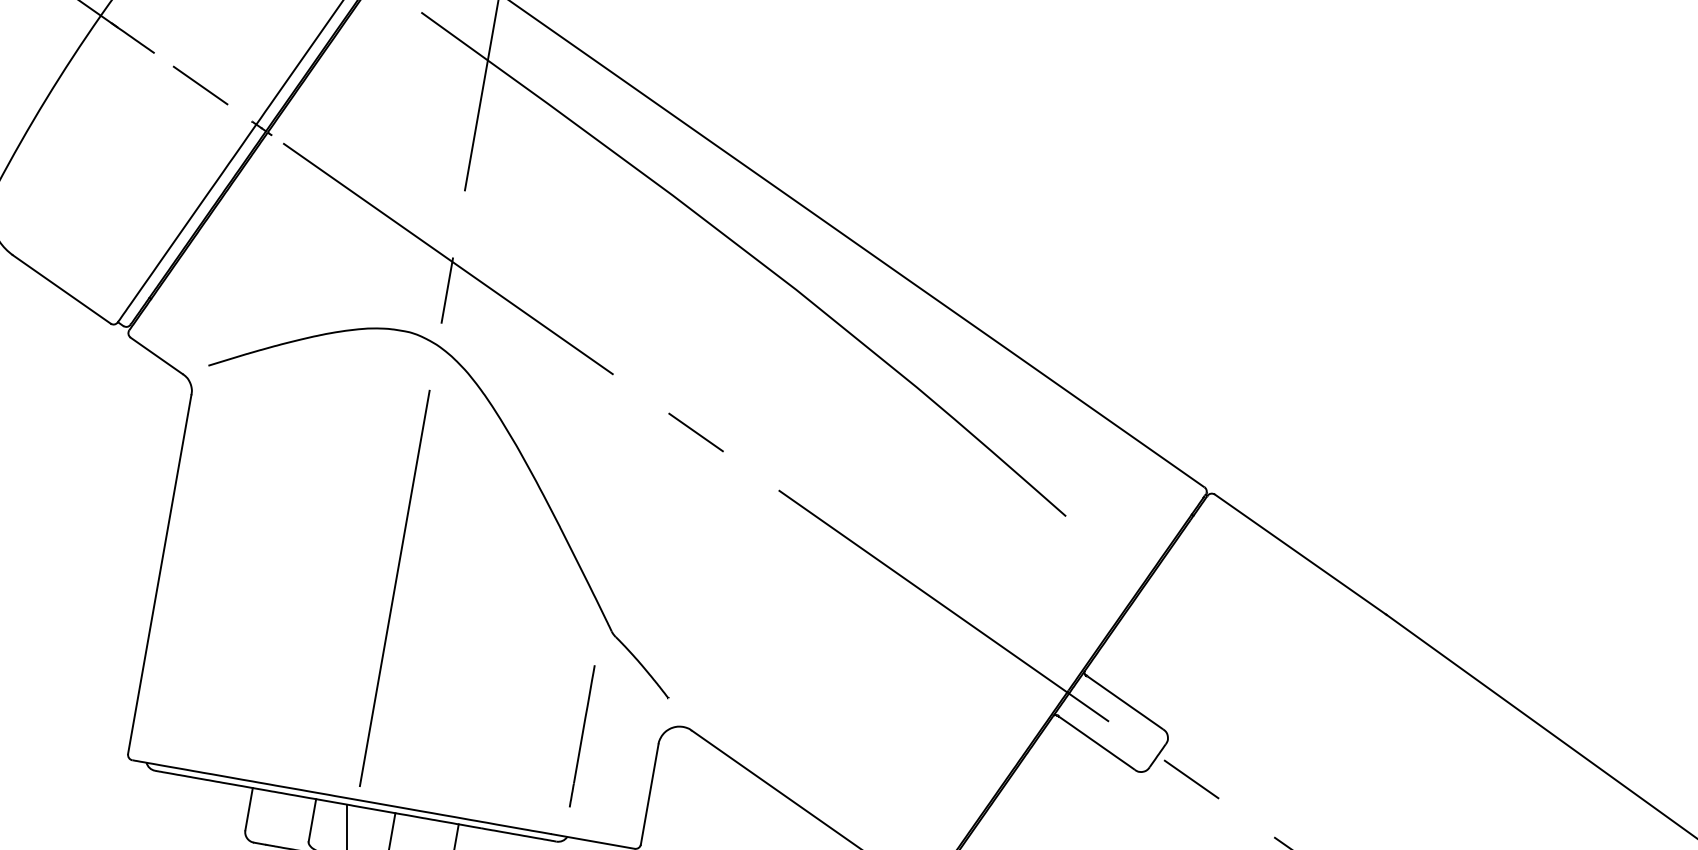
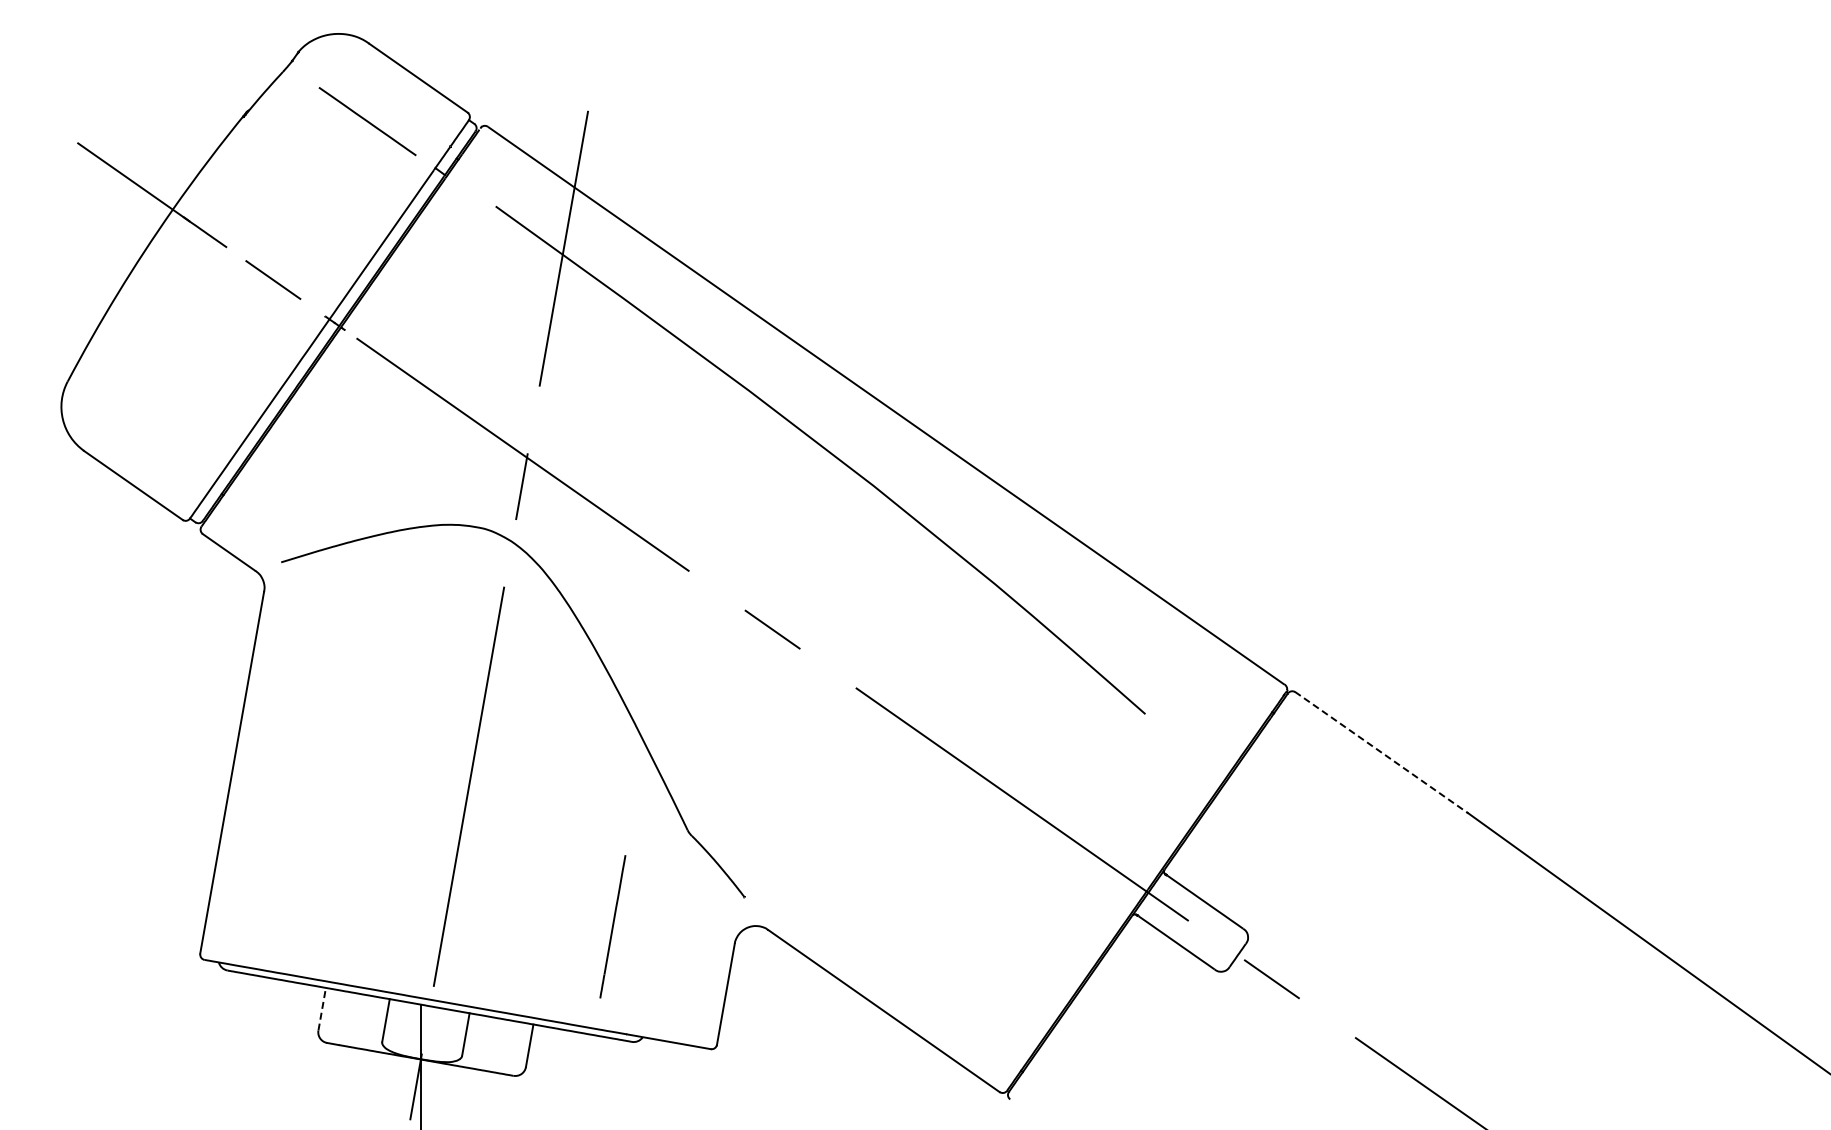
line: (1300, 554) -> (1381, 752), solid -> dashed
line: (581, 736) -> (612, 926), moved
line: (249, 809) -> (322, 1009), solid -> dashed

